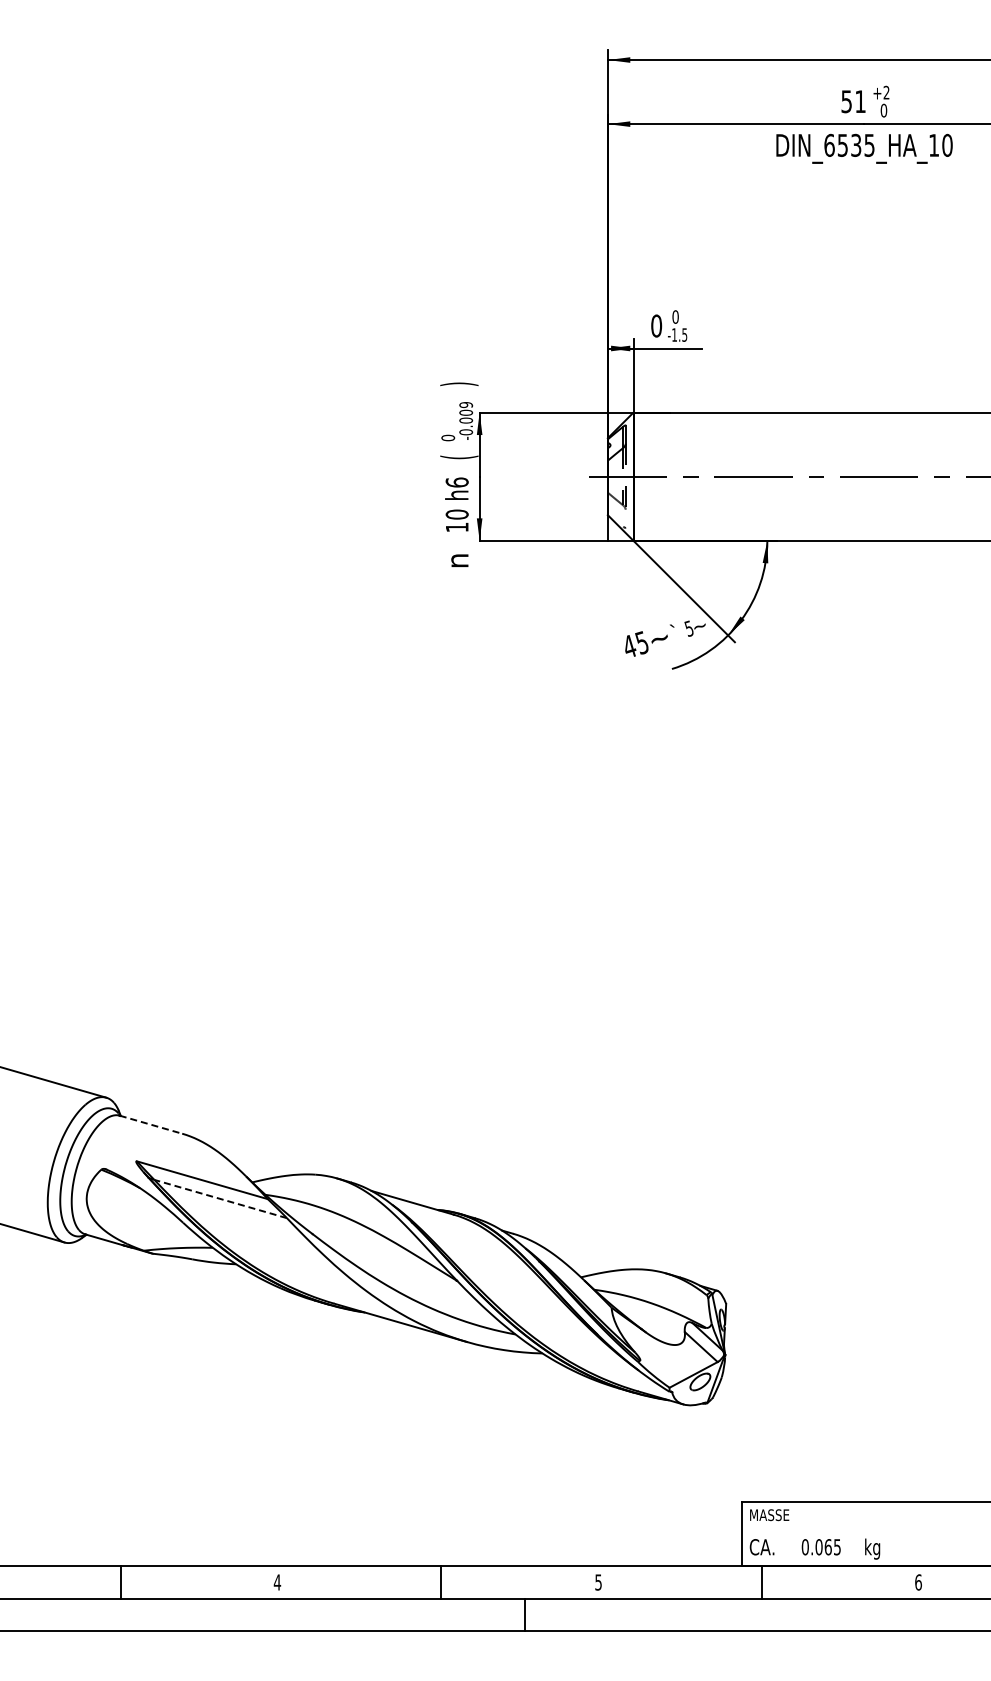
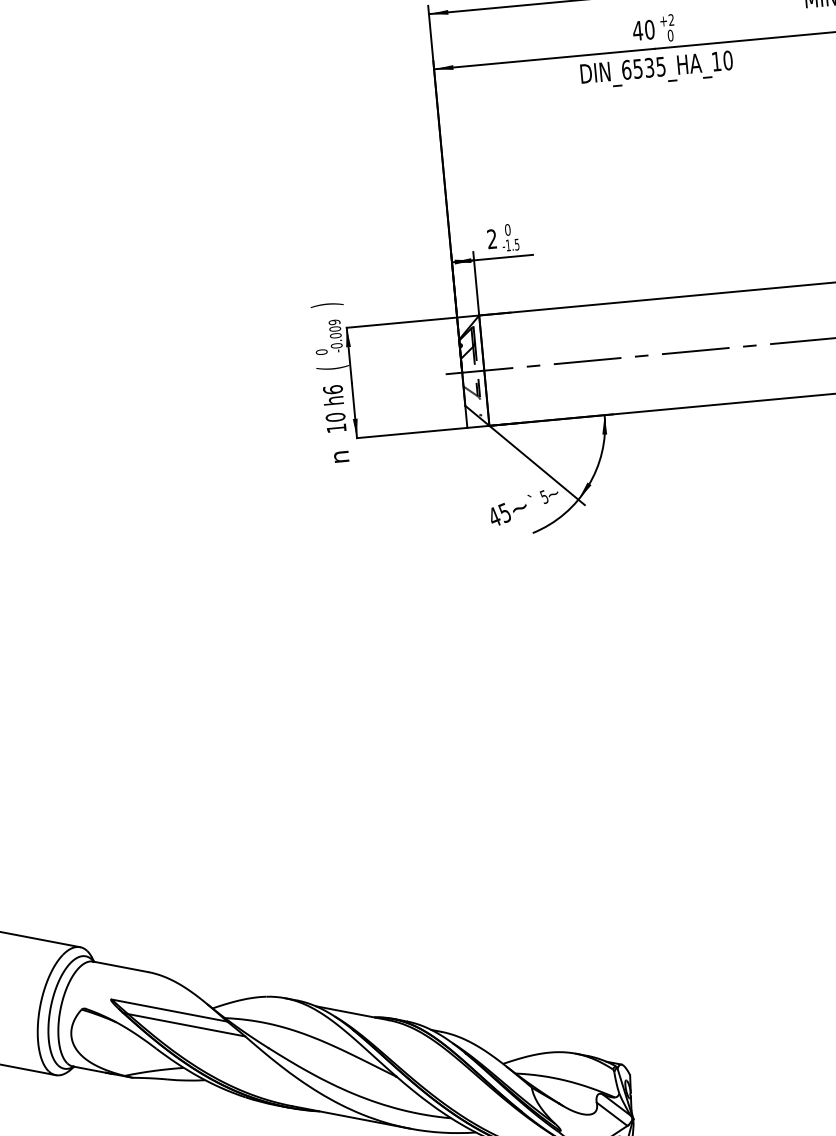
text: (853, 101) -> (643, 30), 51 -> 40
text: (656, 325) -> (492, 238), 0 -> 2
line: (151, 1124) -> (121, 966), dashed -> solid
line: (220, 1198) -> (186, 1024), dashed -> solid

